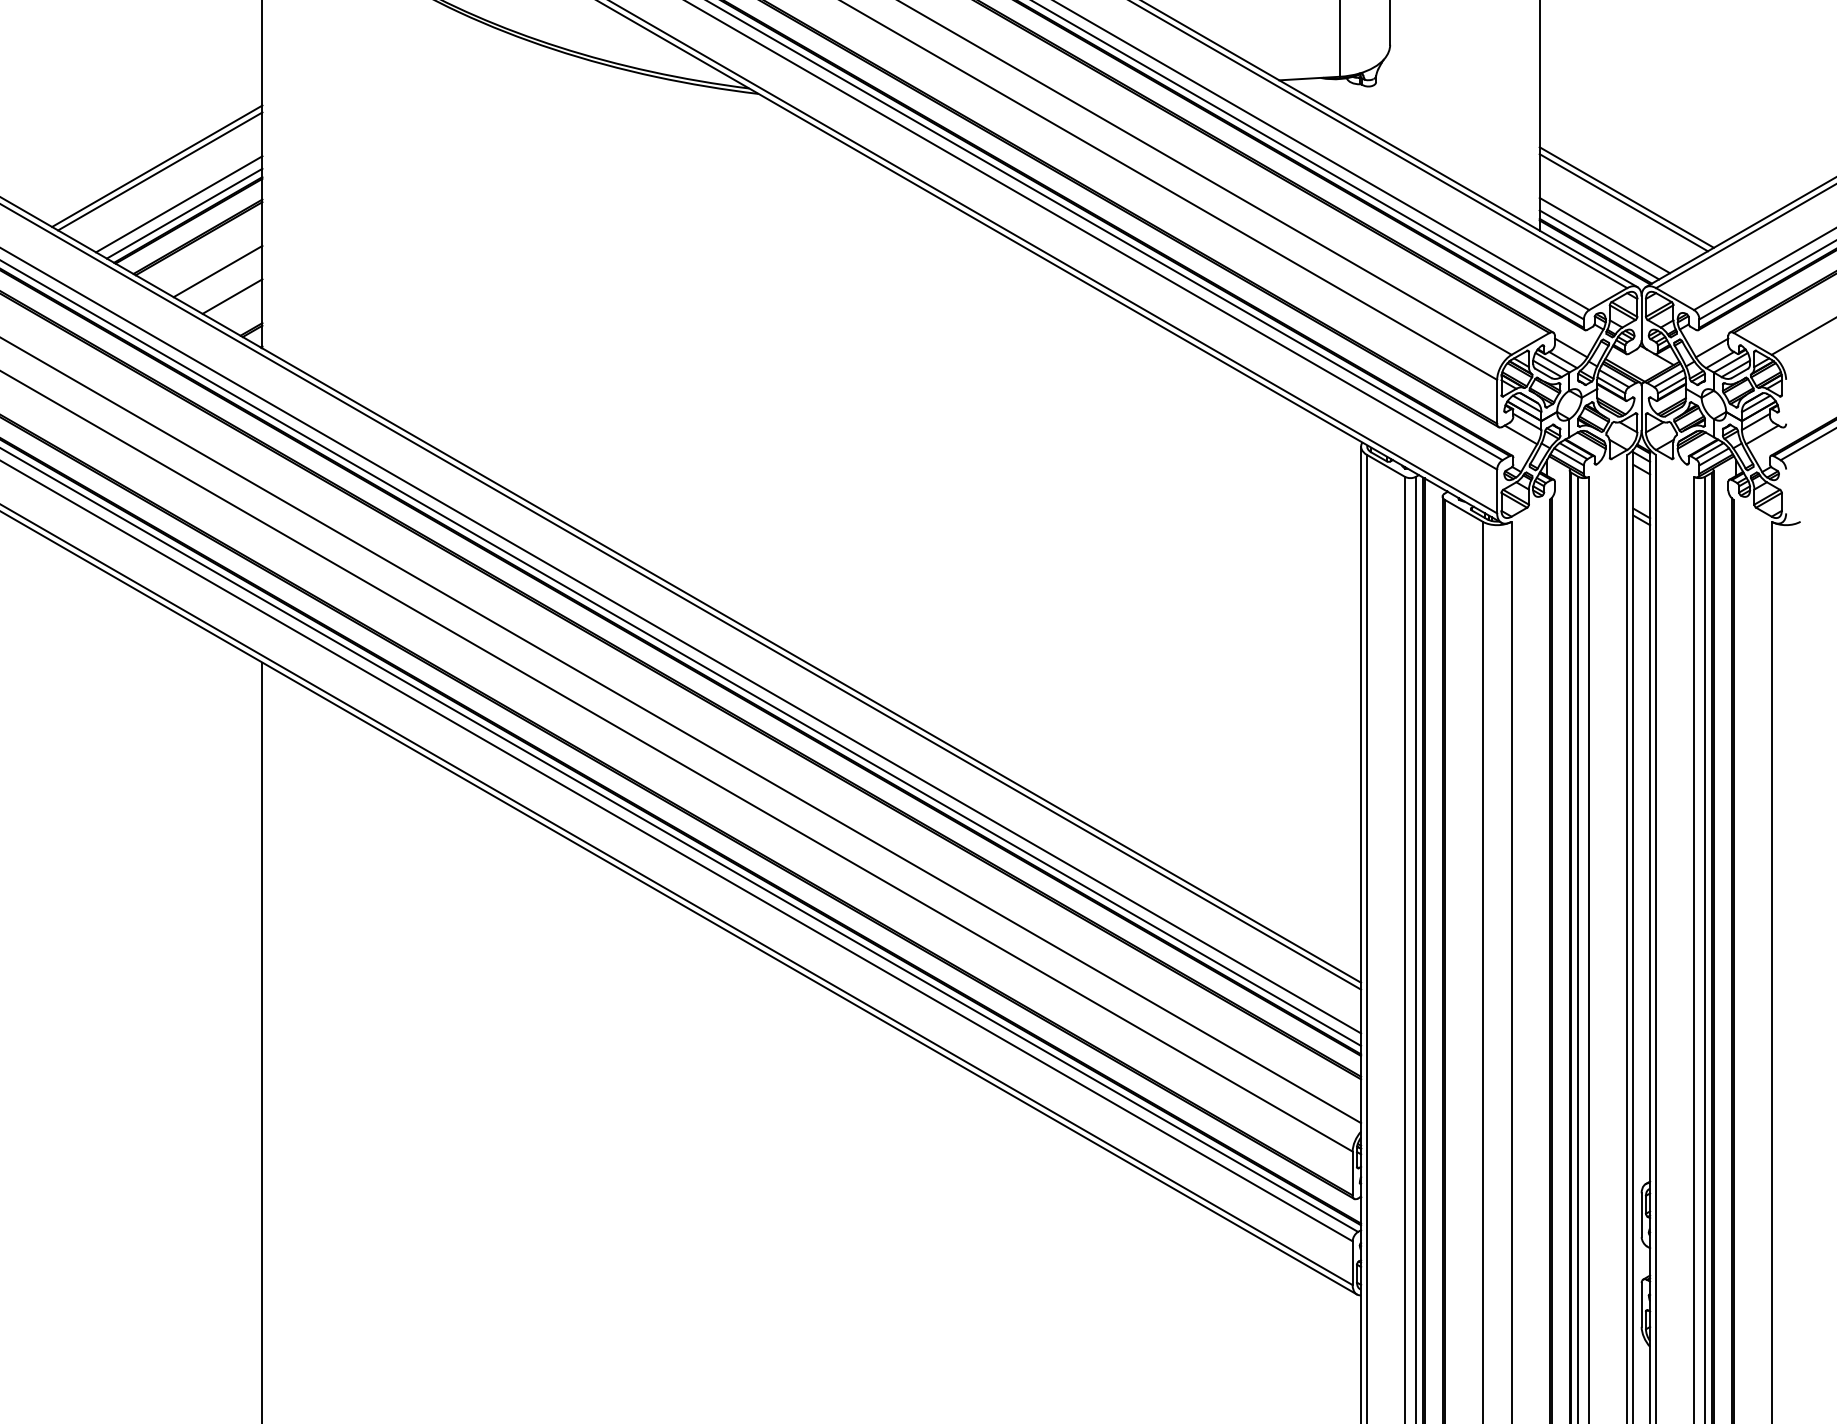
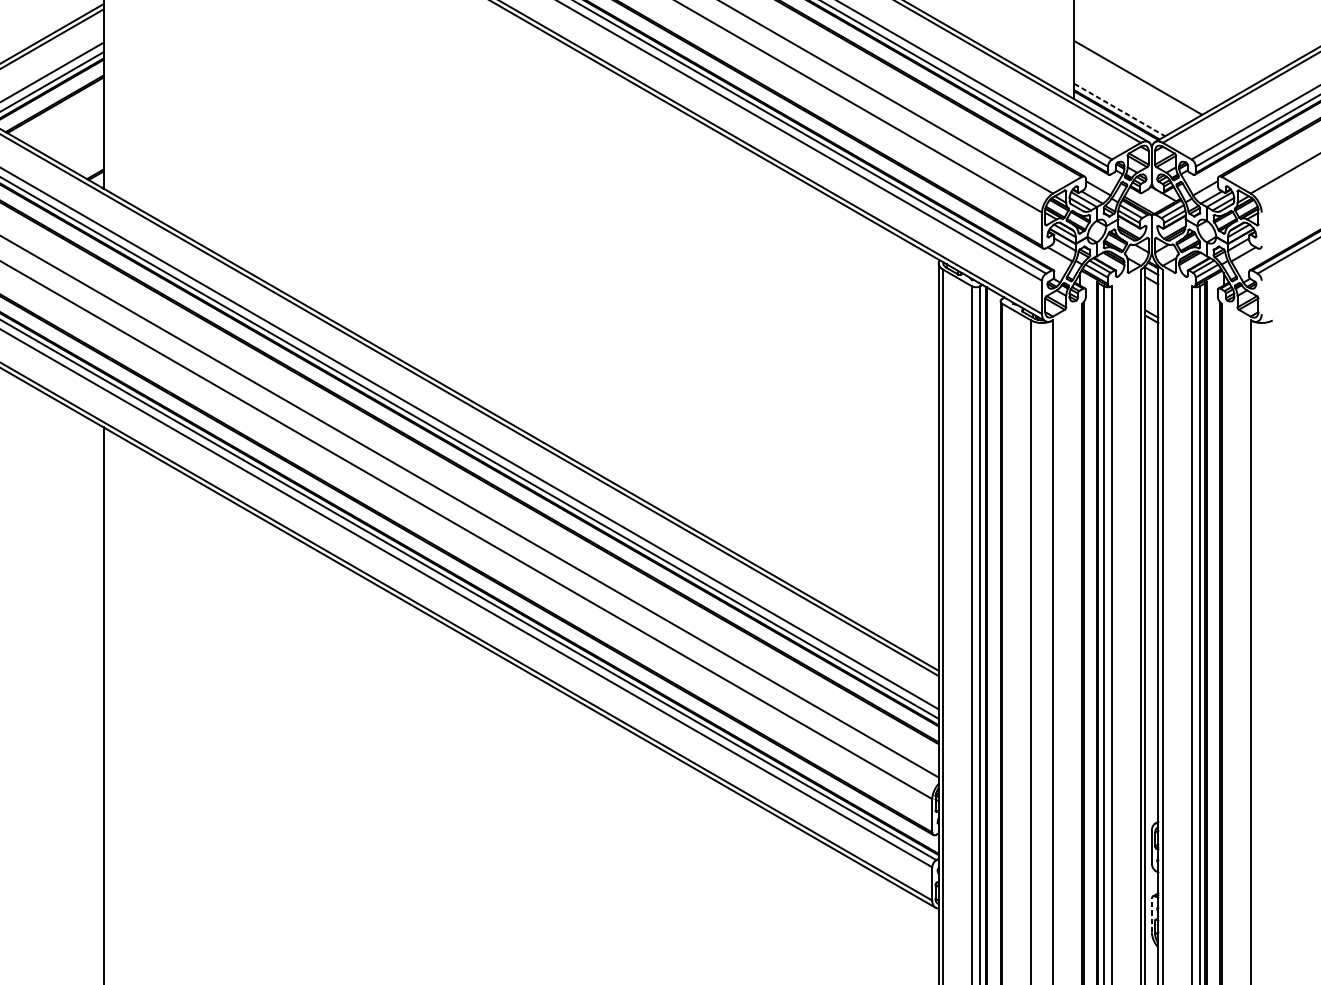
line: (1626, 197) -> (1140, 73), removed
line: (1604, 235) -> (1123, 102), removed
line: (1599, 244) -> (1119, 109), solid -> dashed
line: (217, 271) -> (69, 130), removed
line: (232, 296) -> (80, 149), removed
line: (1641, 1304) -> (1151, 915), solid -> dashed

